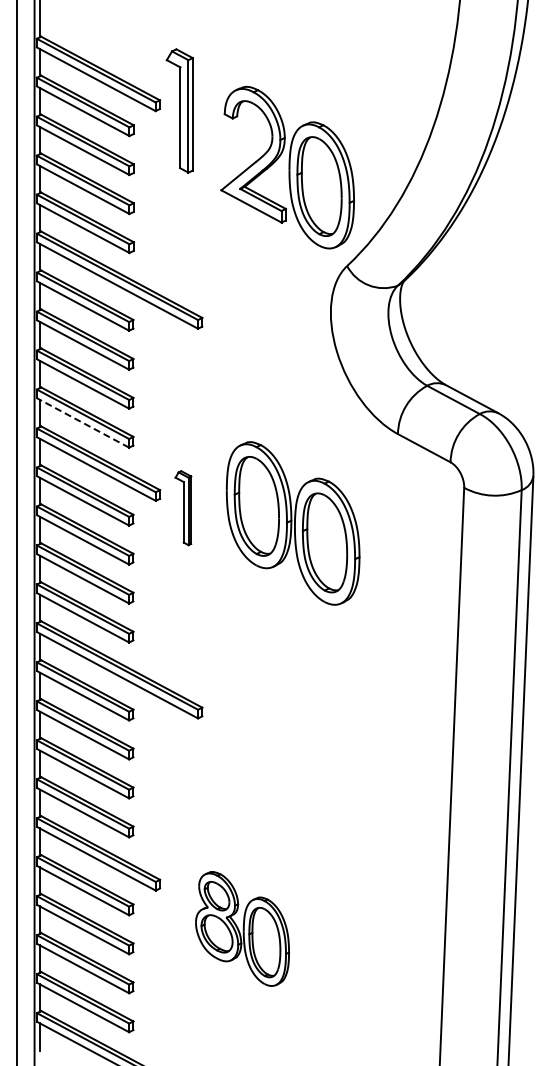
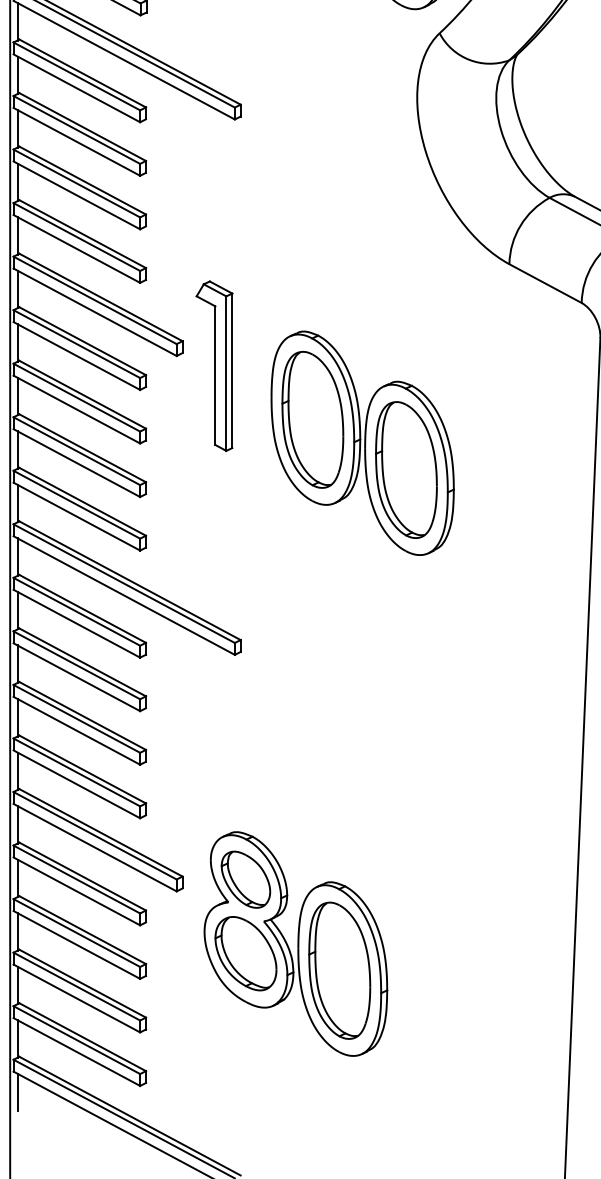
line: (82, 422) -> (76, 248), dashed -> solid
part: (183, 507) -> (214, 365), size x1.67
part: (292, 523) -> (361, 443), moved
part: (242, 928) -> (295, 943), size x1.43

